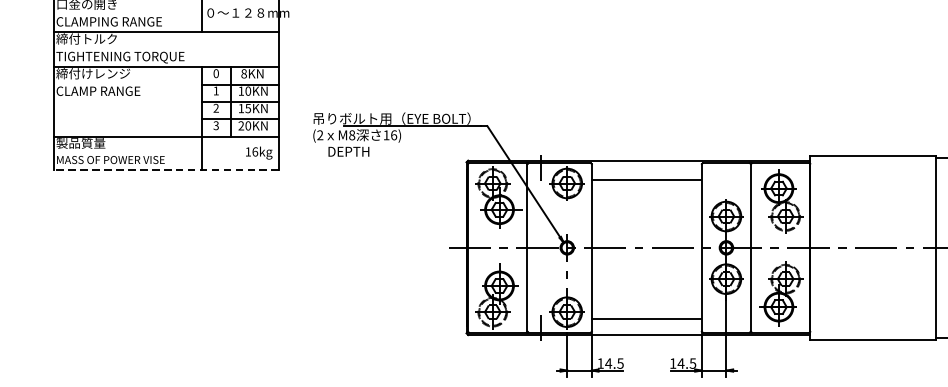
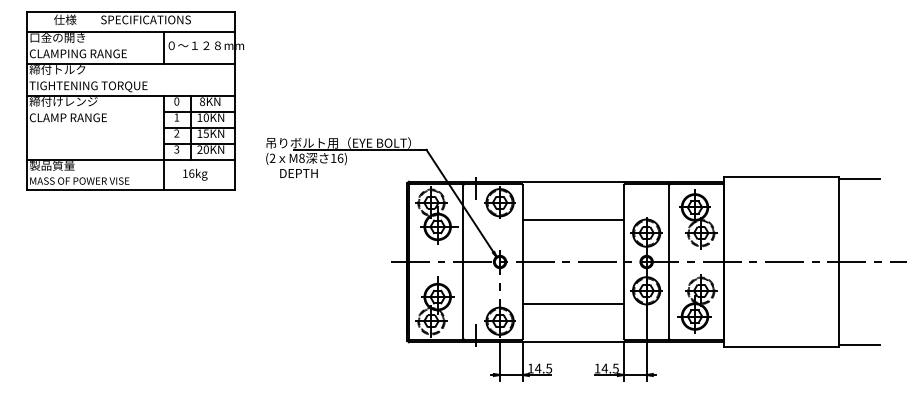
text: (259, 152) -> (195, 174), moved
line: (165, 170) -> (130, 190), dashed -> solid
line: (645, 179) -> (572, 219), moved
line: (645, 318) -> (572, 304), moved

